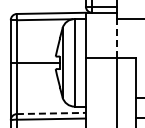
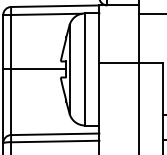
line: (117, 38) -> (139, 38), dashed -> solid
line: (51, 113) -> (55, 134), dashed -> solid

